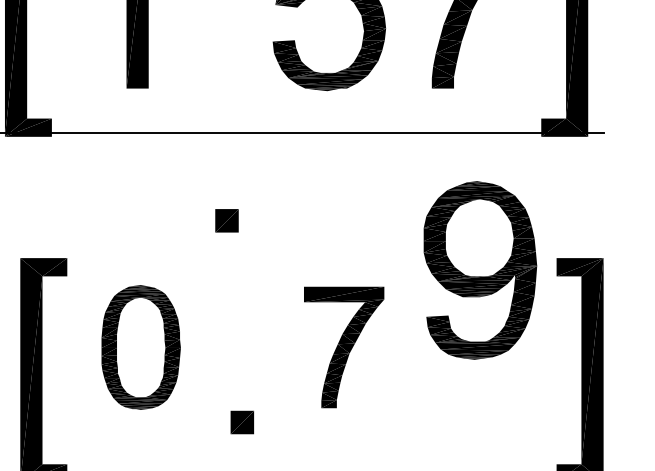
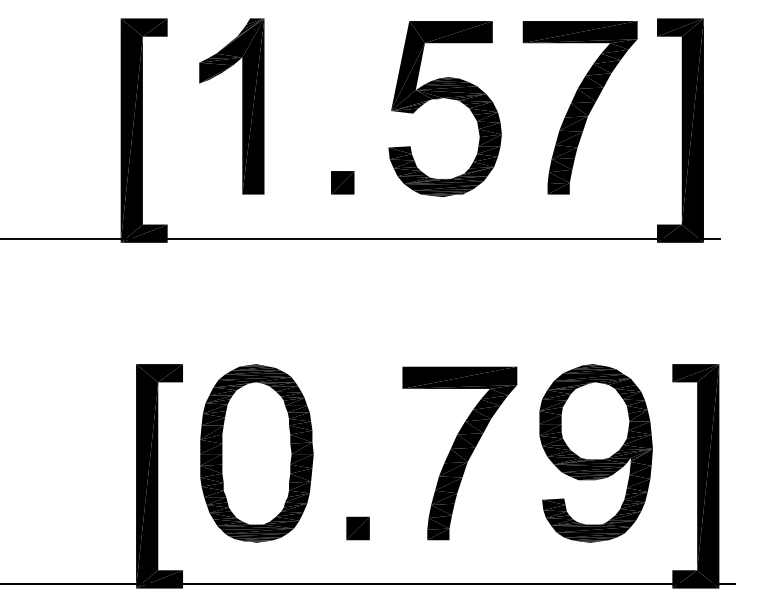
part: (226, 220) -> (342, 182), moved
part: (479, 270) -> (595, 453), moved
part: (140, 347) -> (256, 453), size x1.43
part: (343, 347) -> (459, 453), size x1.43

